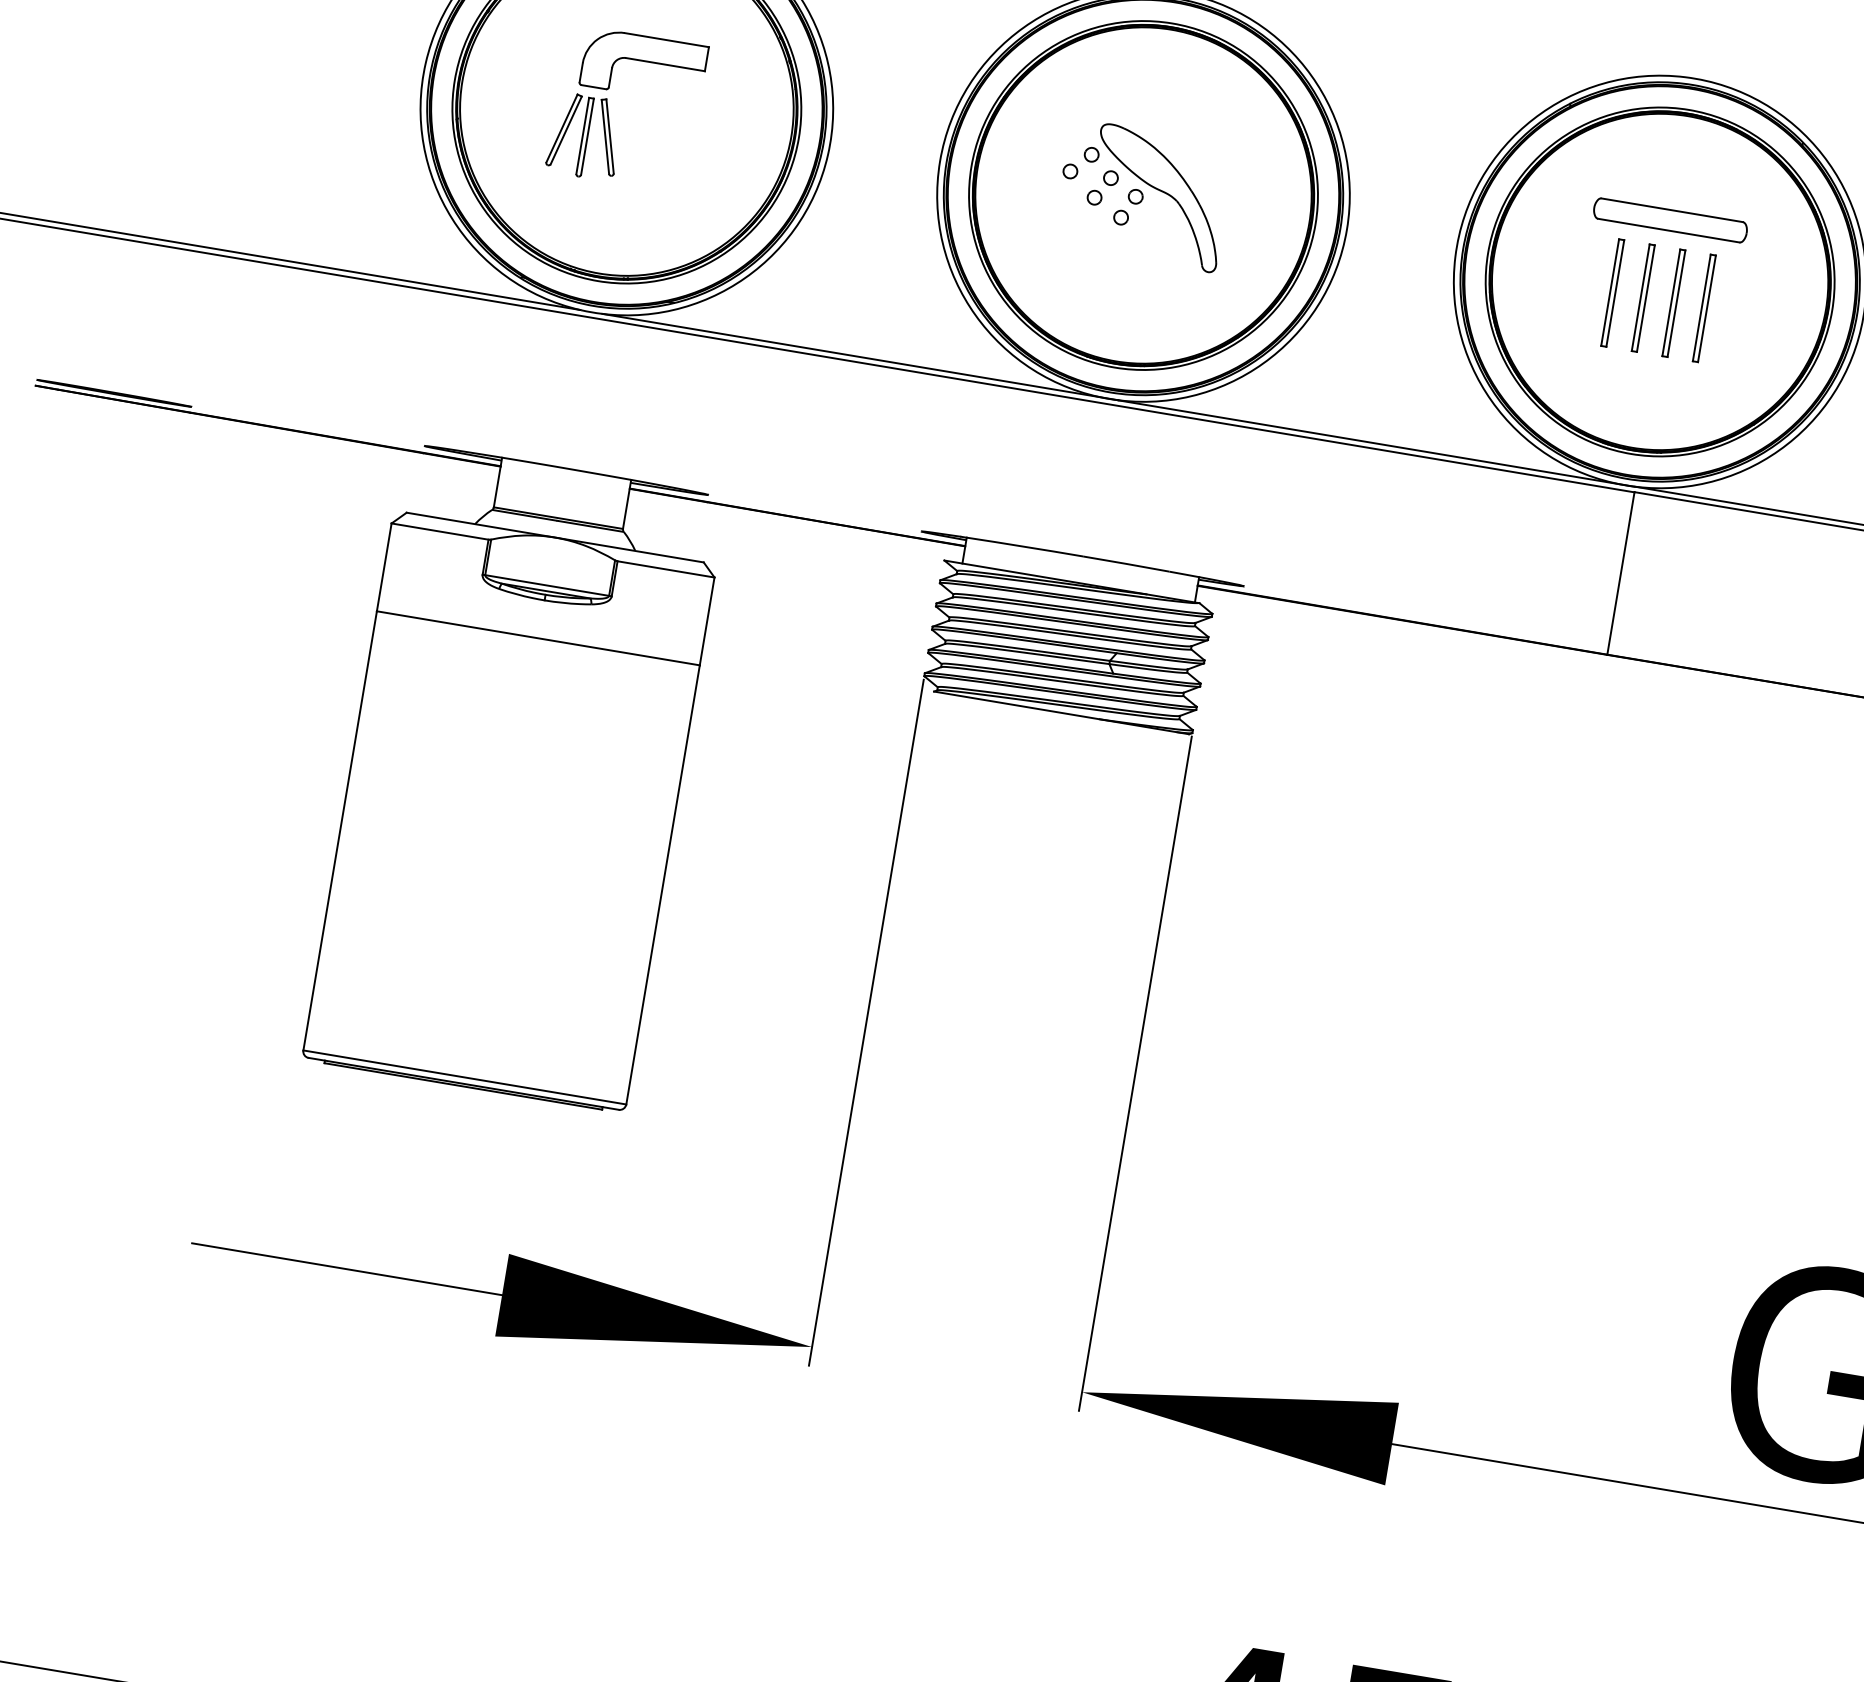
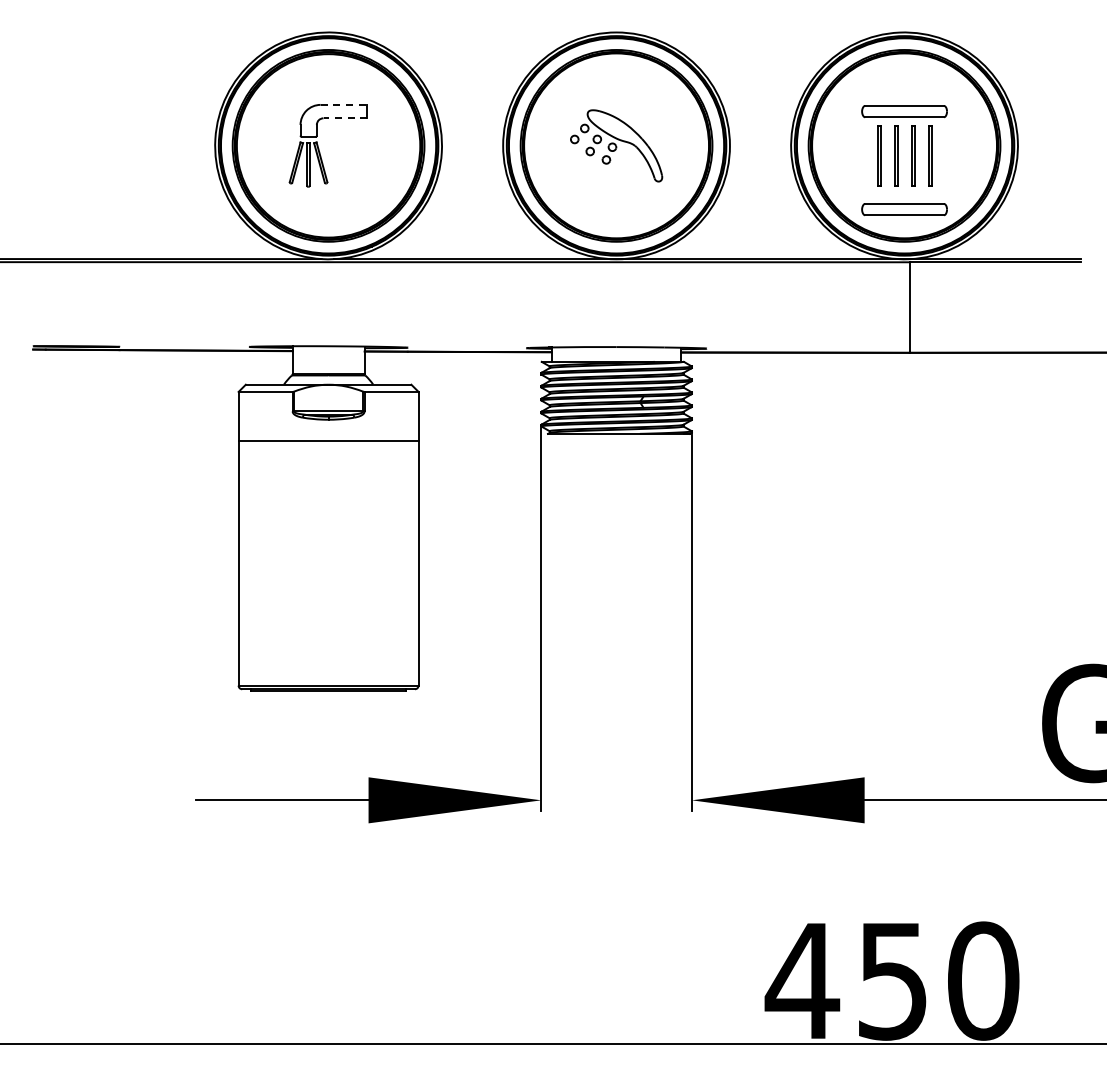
line: (667, 39) -> (344, 104), solid -> dashed
line: (665, 64) -> (345, 118), solid -> dashed
part: (1640, 396) -> (904, 209), added

